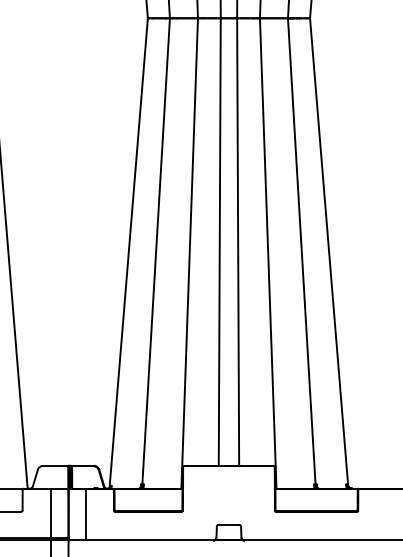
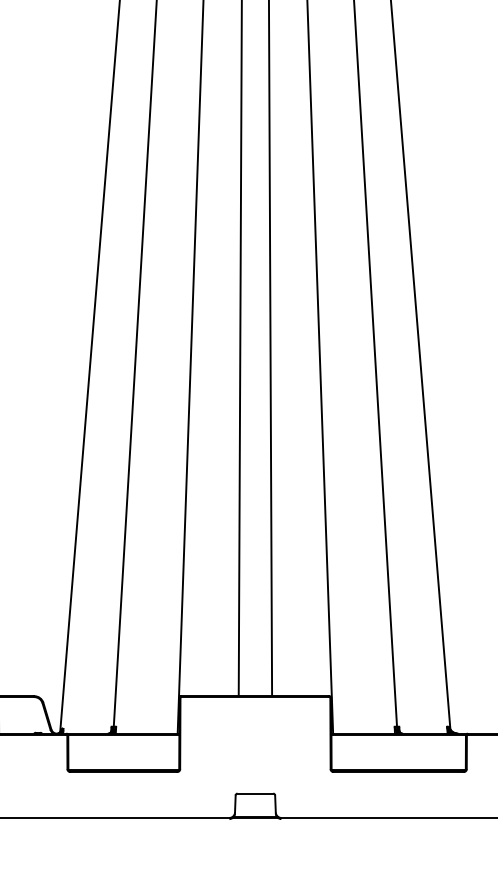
line: (85, 514) -> (20, 775), removed

